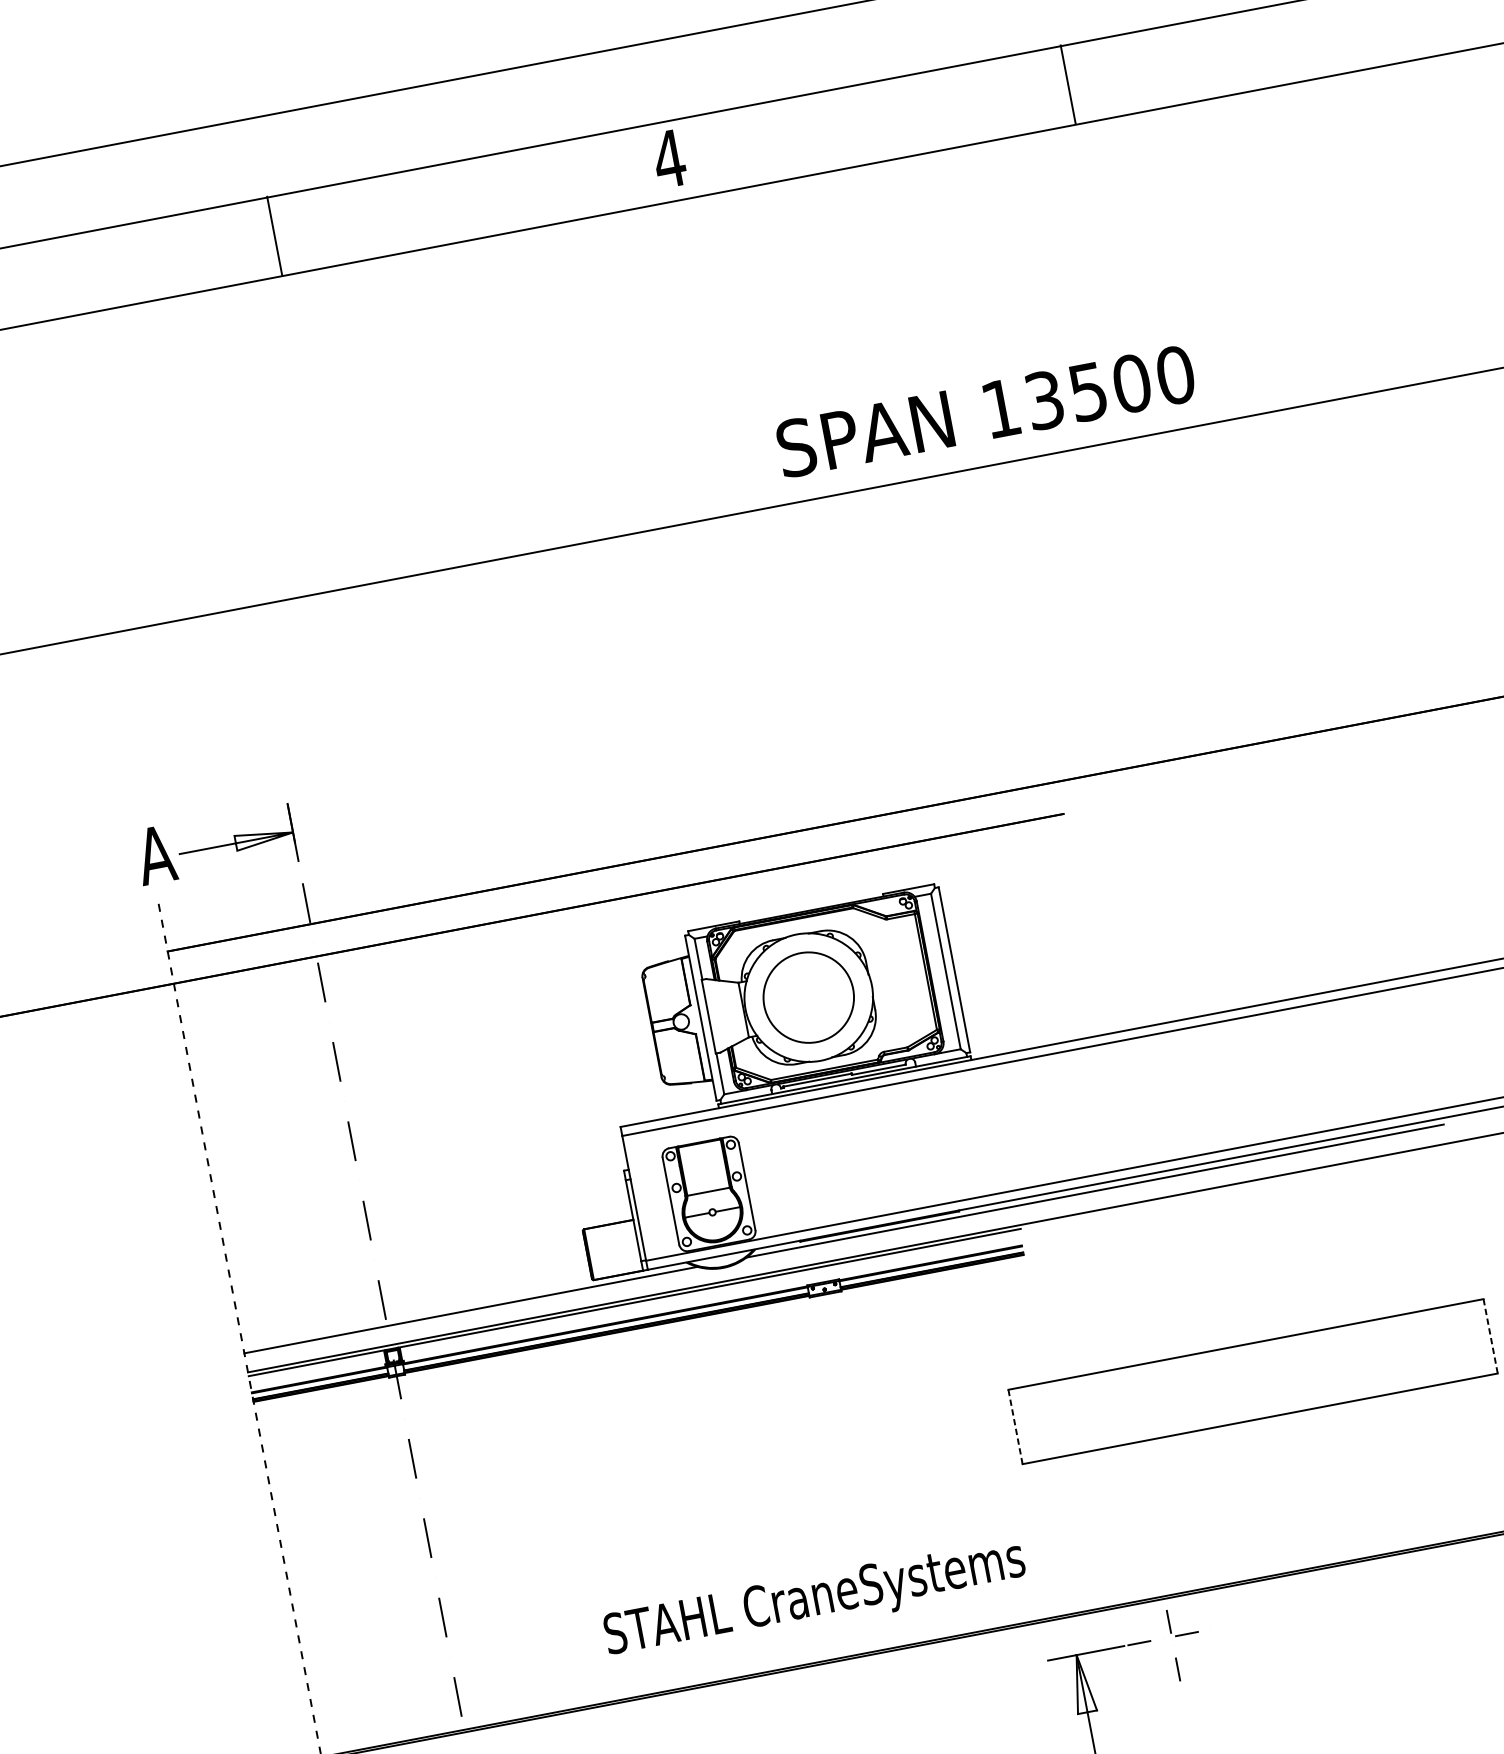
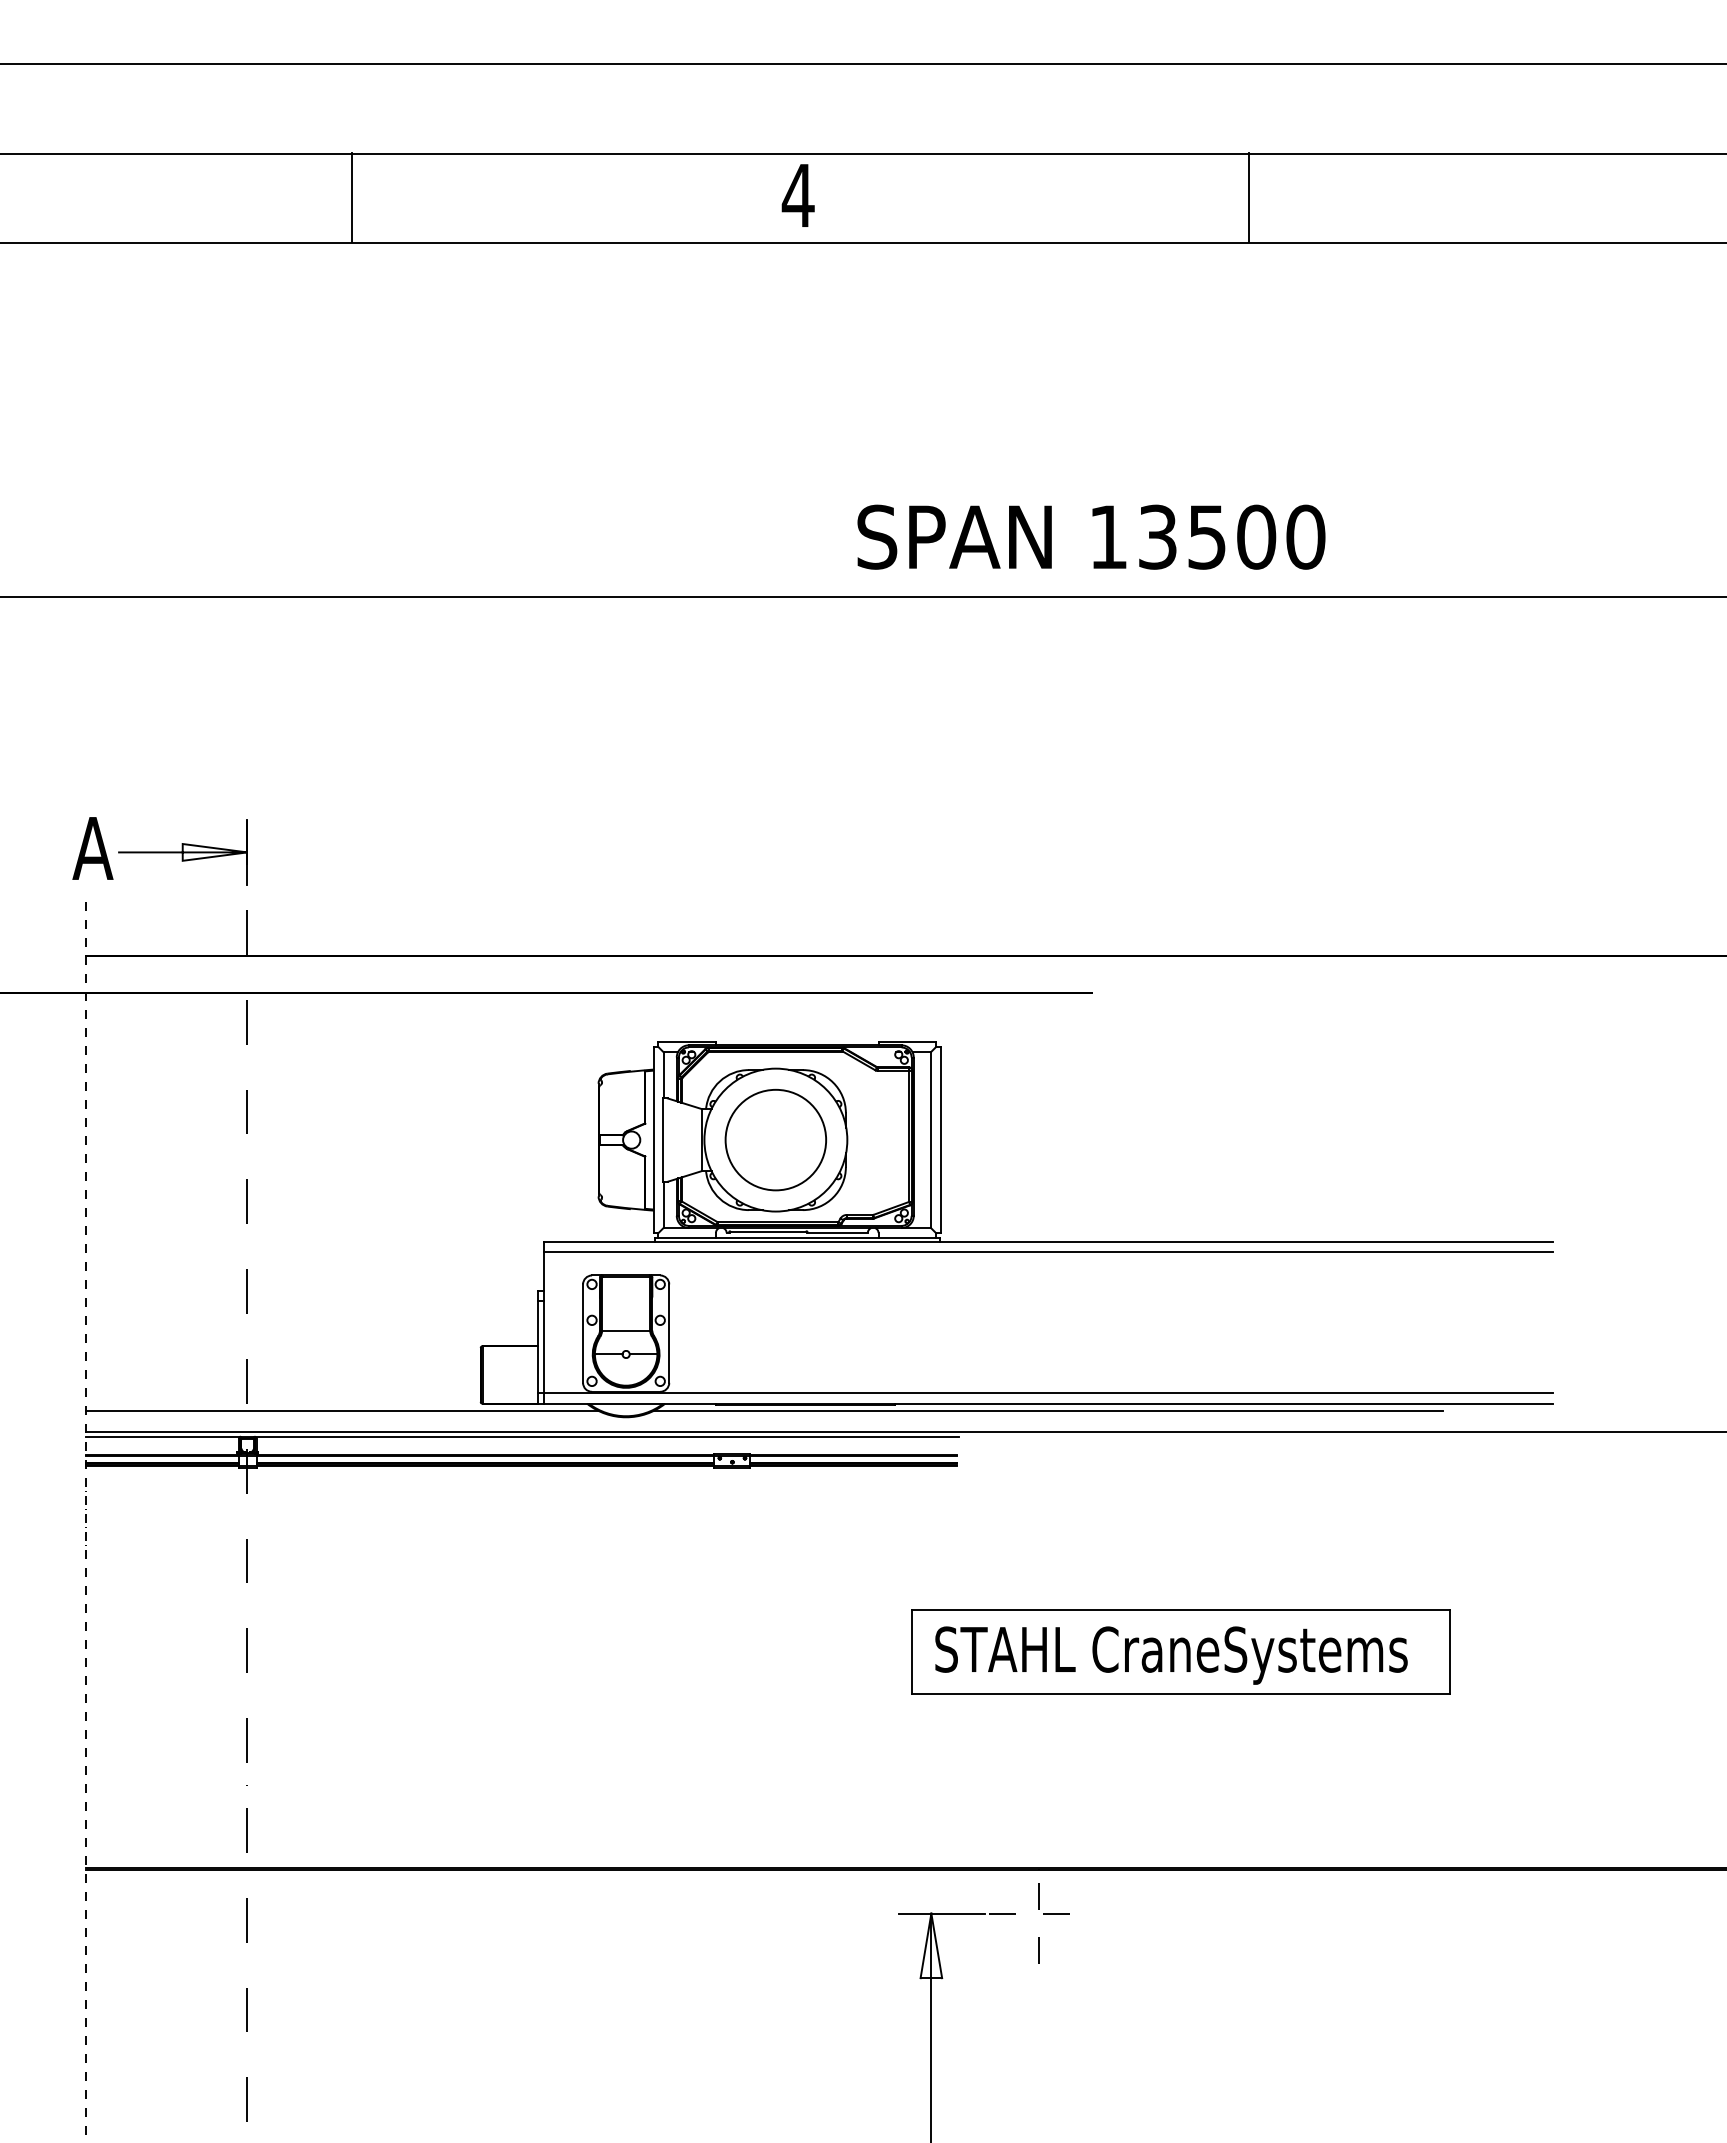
line: (1490, 1336) -> (1449, 1652), dashed -> solid
line: (1015, 1426) -> (912, 1651), dashed -> solid
text: (815, 1600) -> (1171, 1655), moved

